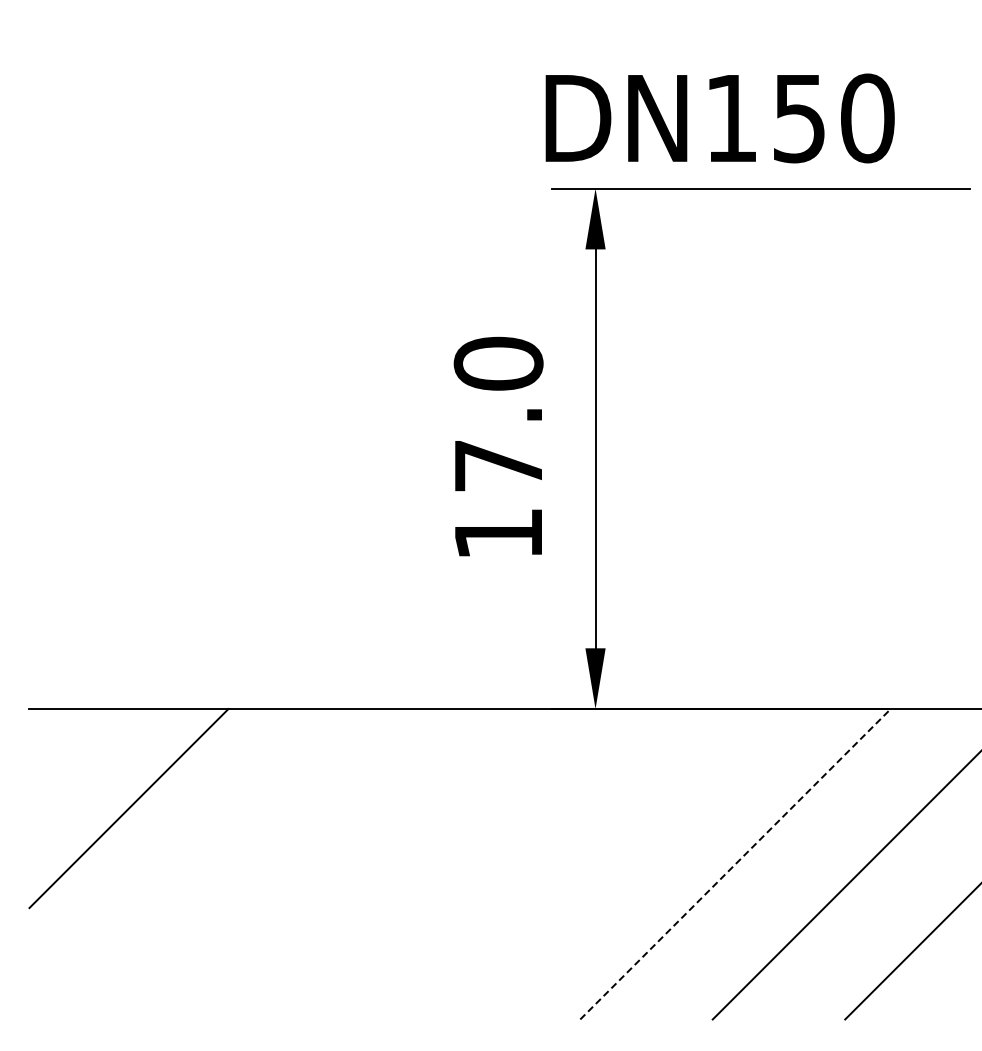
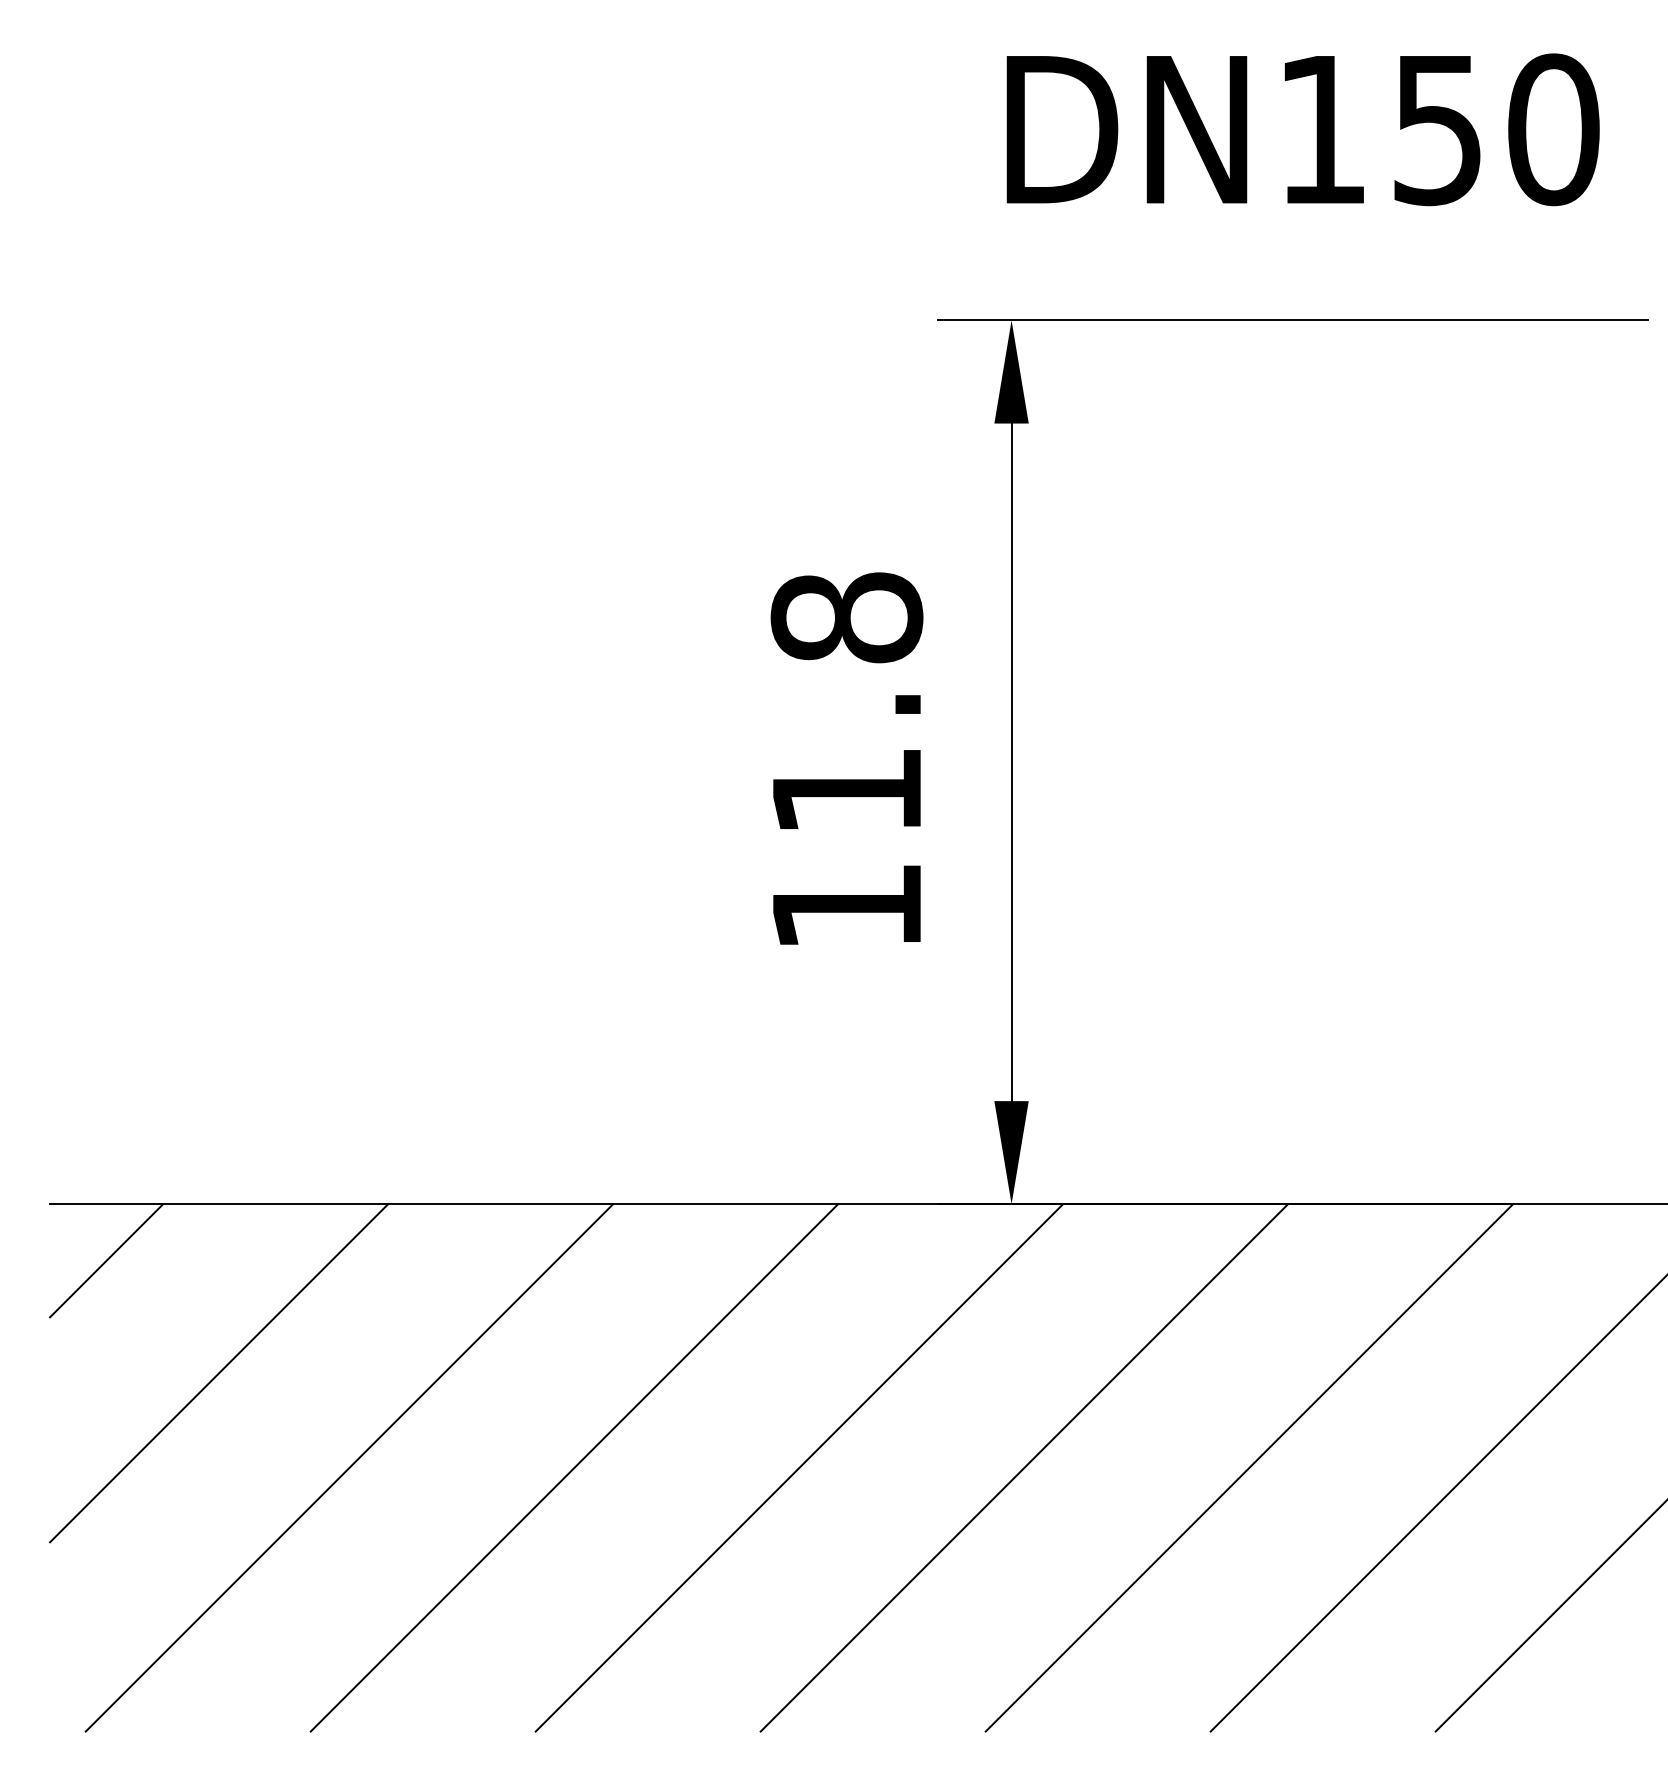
text: (719, 118) -> (1301, 129), moved
text: (498, 413) -> (846, 702), 17.0 -> 11.8
line: (62, 742) -> (106, 1261), added
line: (205, 864) -> (349, 1468), added
line: (337, 864) -> (573, 1468), added
line: (470, 864) -> (799, 1468), added
line: (602, 864) -> (1023, 1468), added
line: (735, 864) -> (1249, 1468), dashed -> solid

